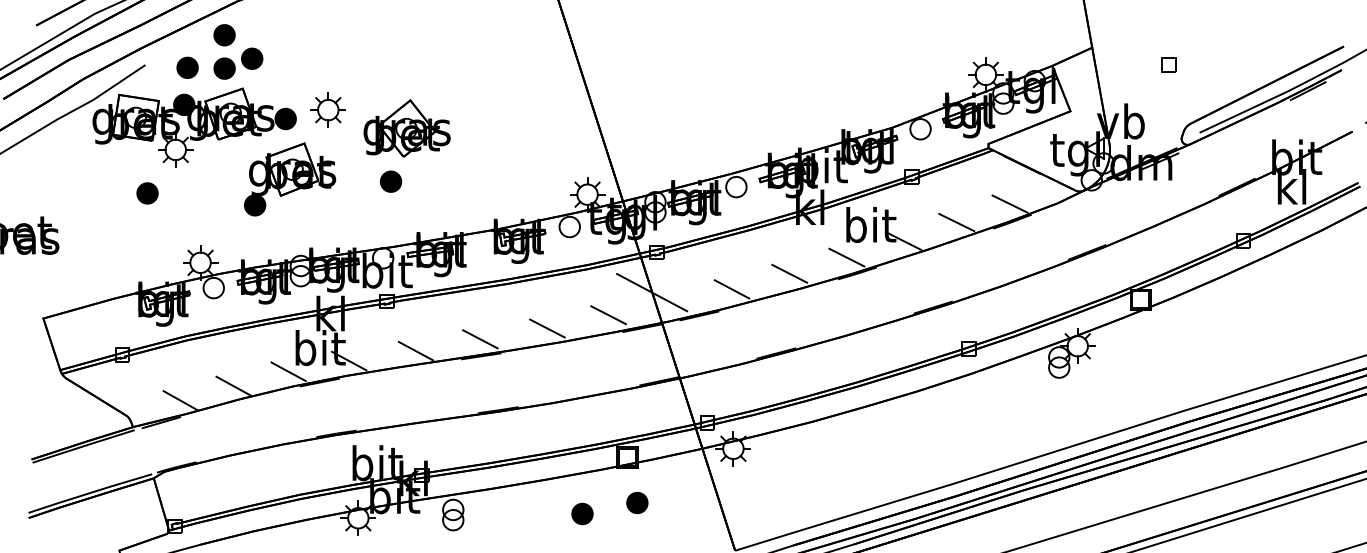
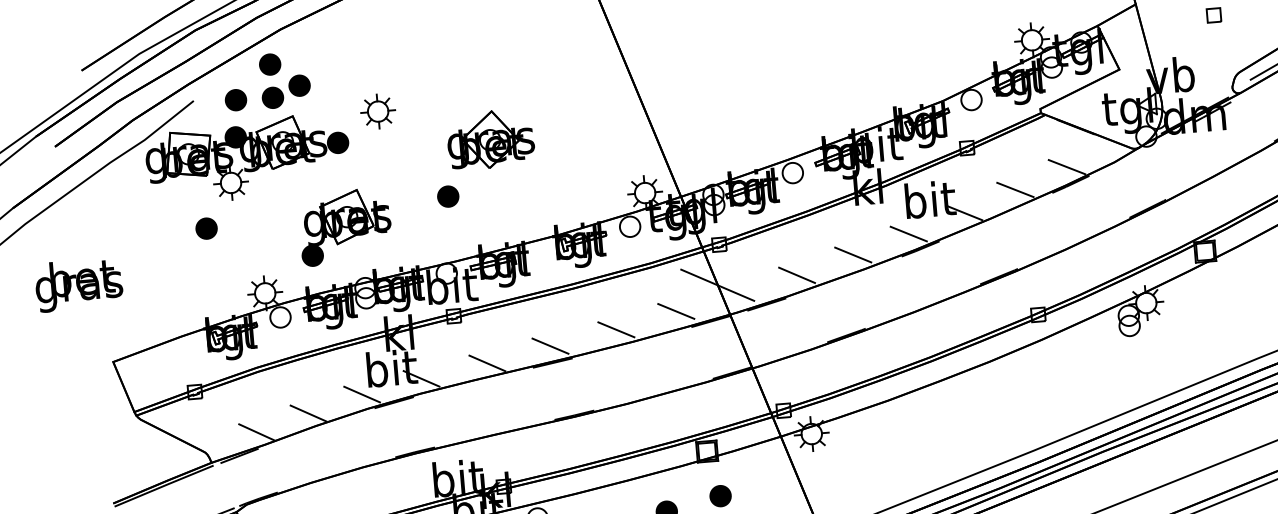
part: (327, 109) -> (377, 111), moved
part: (406, 128) -> (490, 139), moved
part: (290, 179) -> (345, 227), moved

